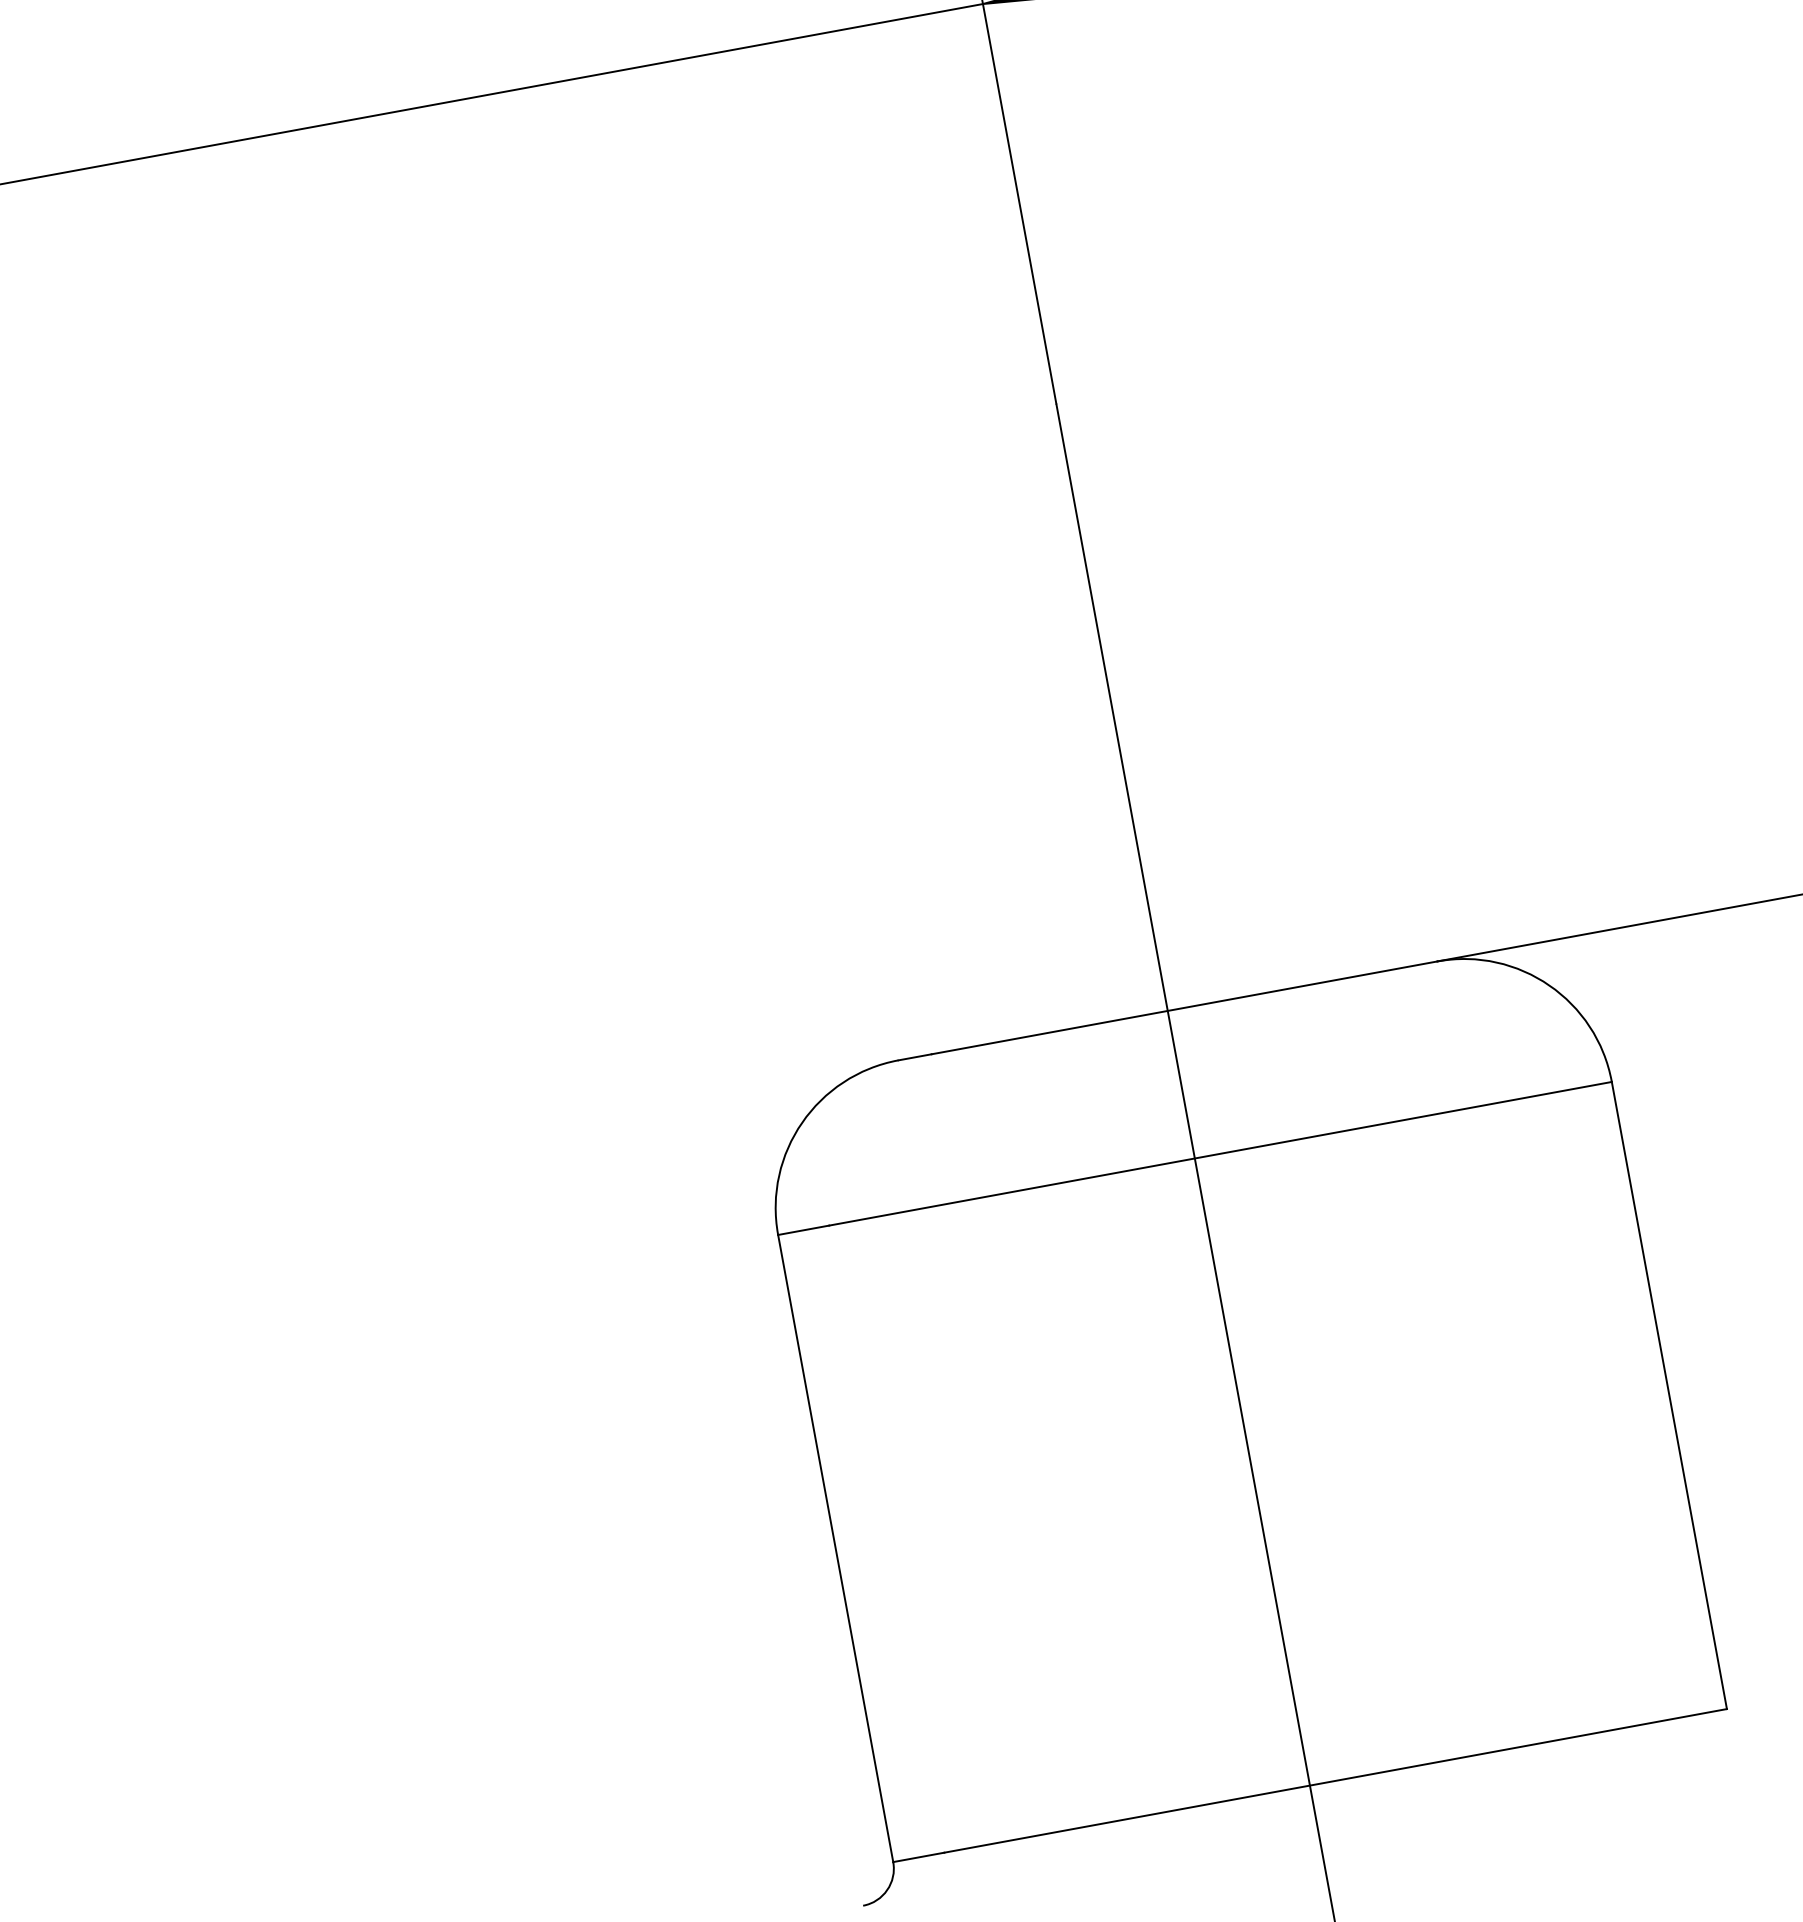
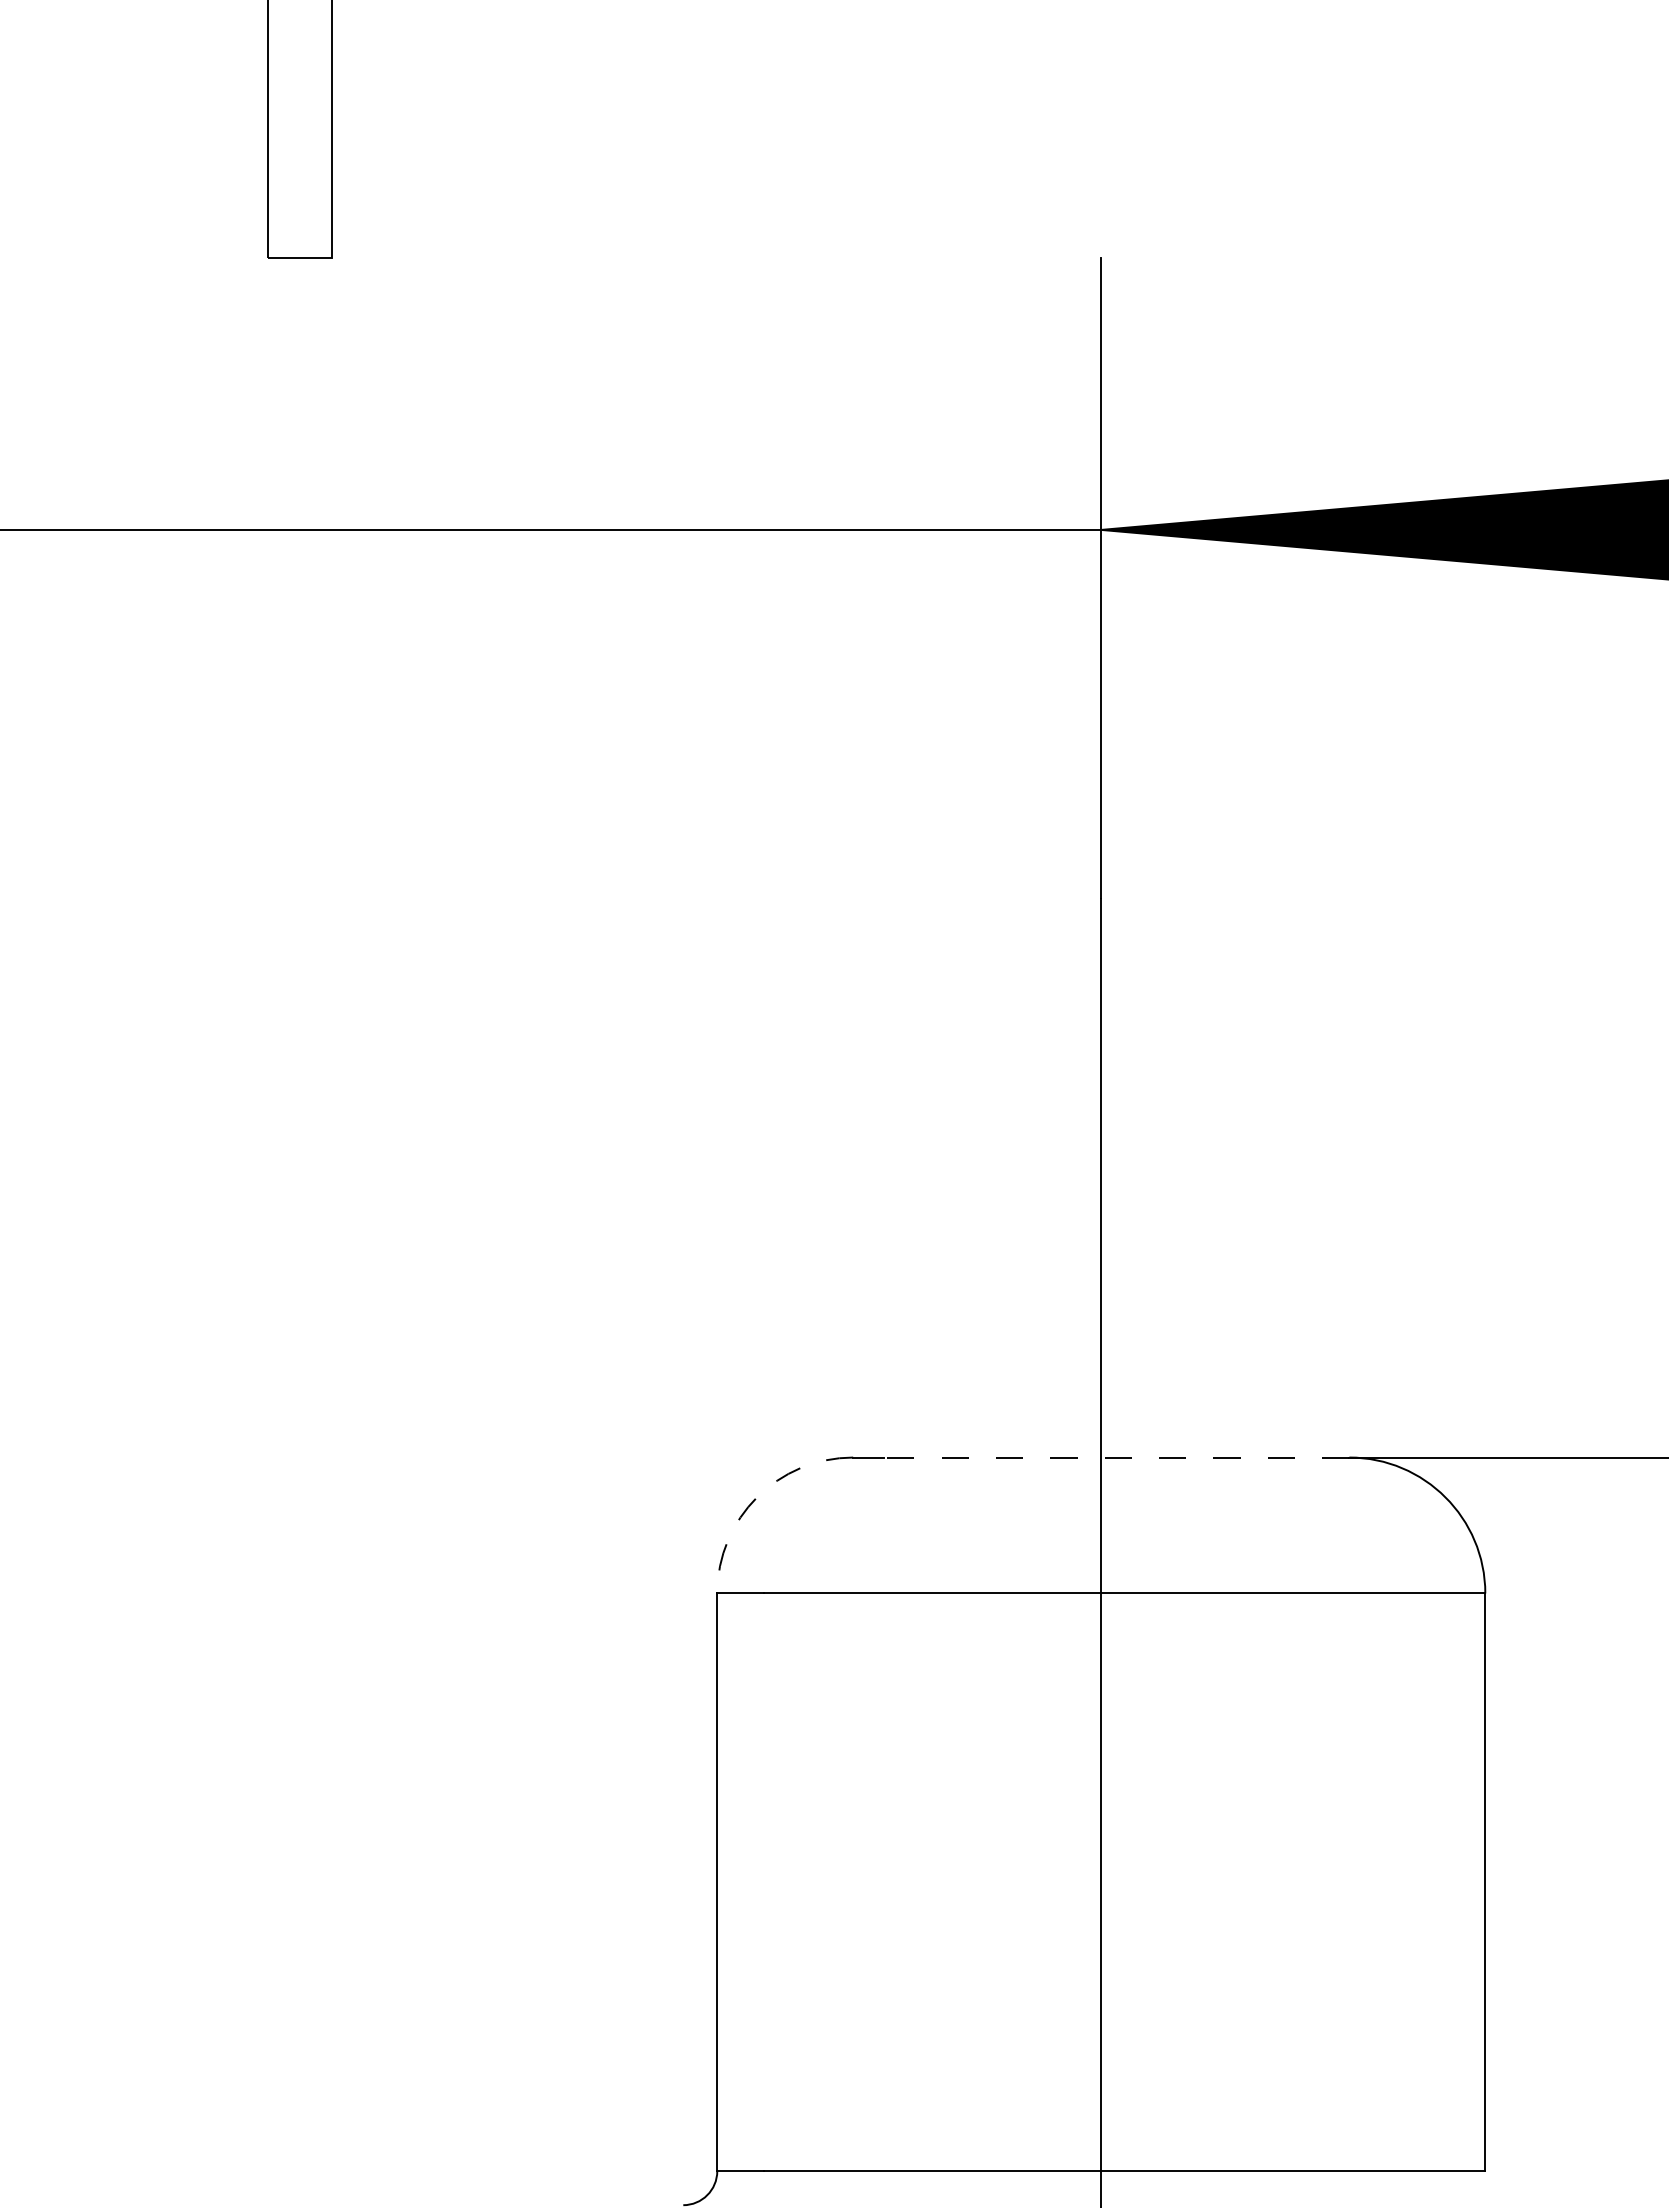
line: (1184, 1007) -> (1116, 1457), solid -> dashed
arc: (802, 1122) -> (757, 1497), solid -> dashed

